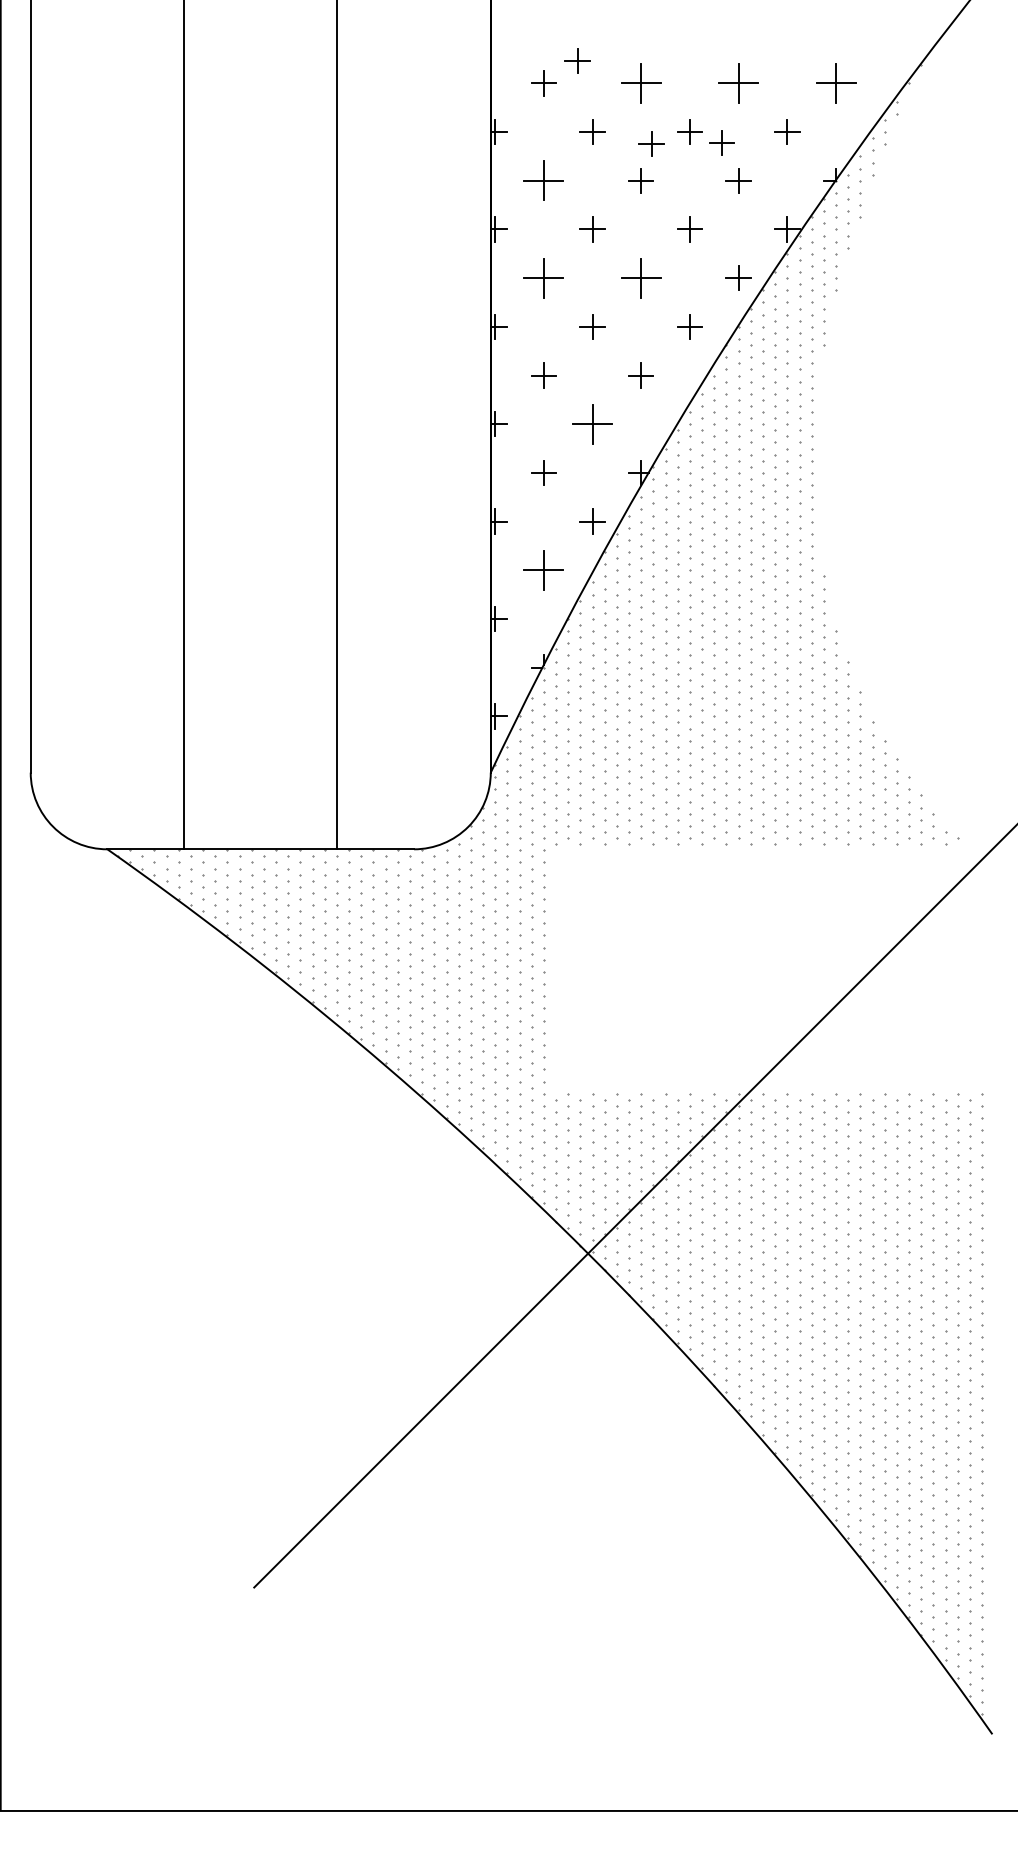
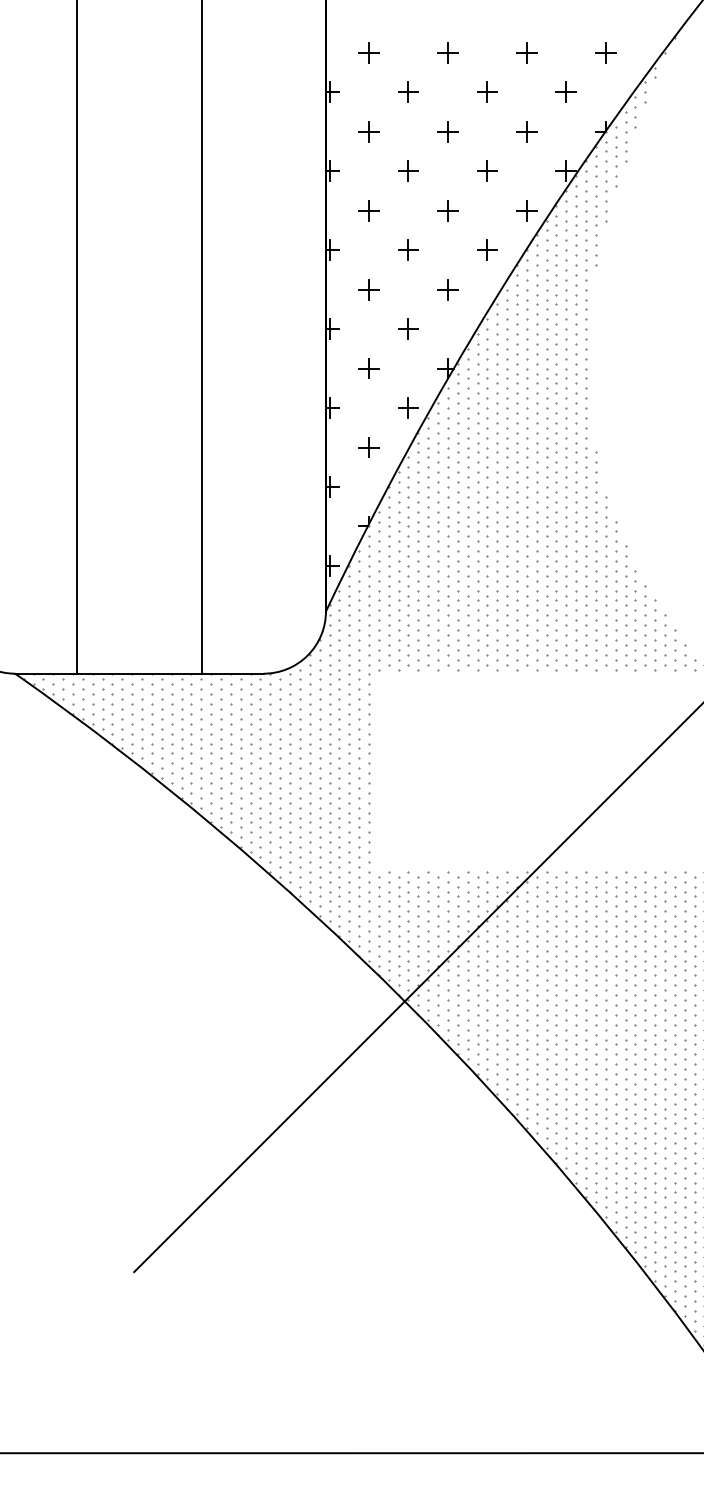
part: (577, 60) -> (396, 34), removed
part: (640, 83) -> (447, 52), size x0.62
part: (738, 83) -> (526, 52), size x0.62
part: (835, 83) -> (605, 52), size x0.62
part: (721, 142) -> (512, 100), removed
part: (651, 143) -> (456, 101), removed
part: (543, 180) -> (368, 131), size x0.62
part: (543, 277) -> (368, 210), size x0.62
part: (640, 277) -> (447, 210), size x0.62
part: (592, 423) -> (408, 328), size x0.62
part: (543, 569) -> (368, 446), size x0.62

